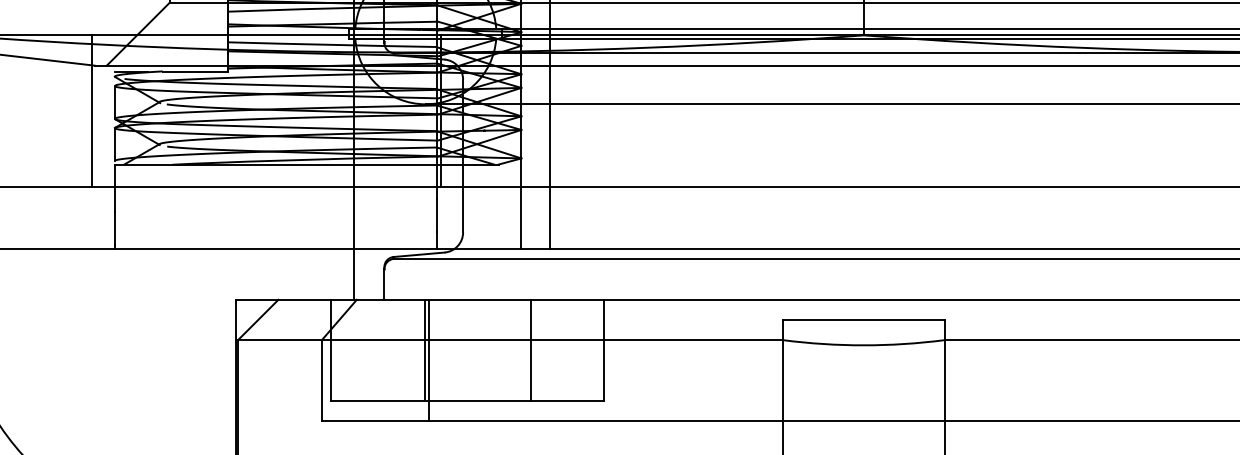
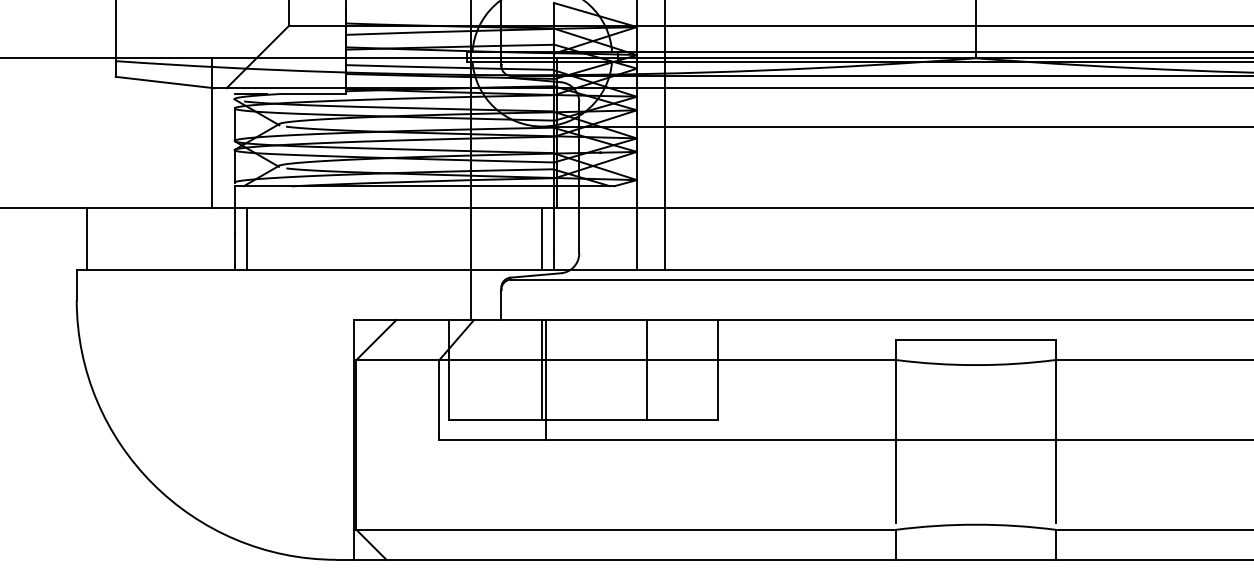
line: (126, 218) -> (246, 239), added
line: (424, 218) -> (541, 239), added

